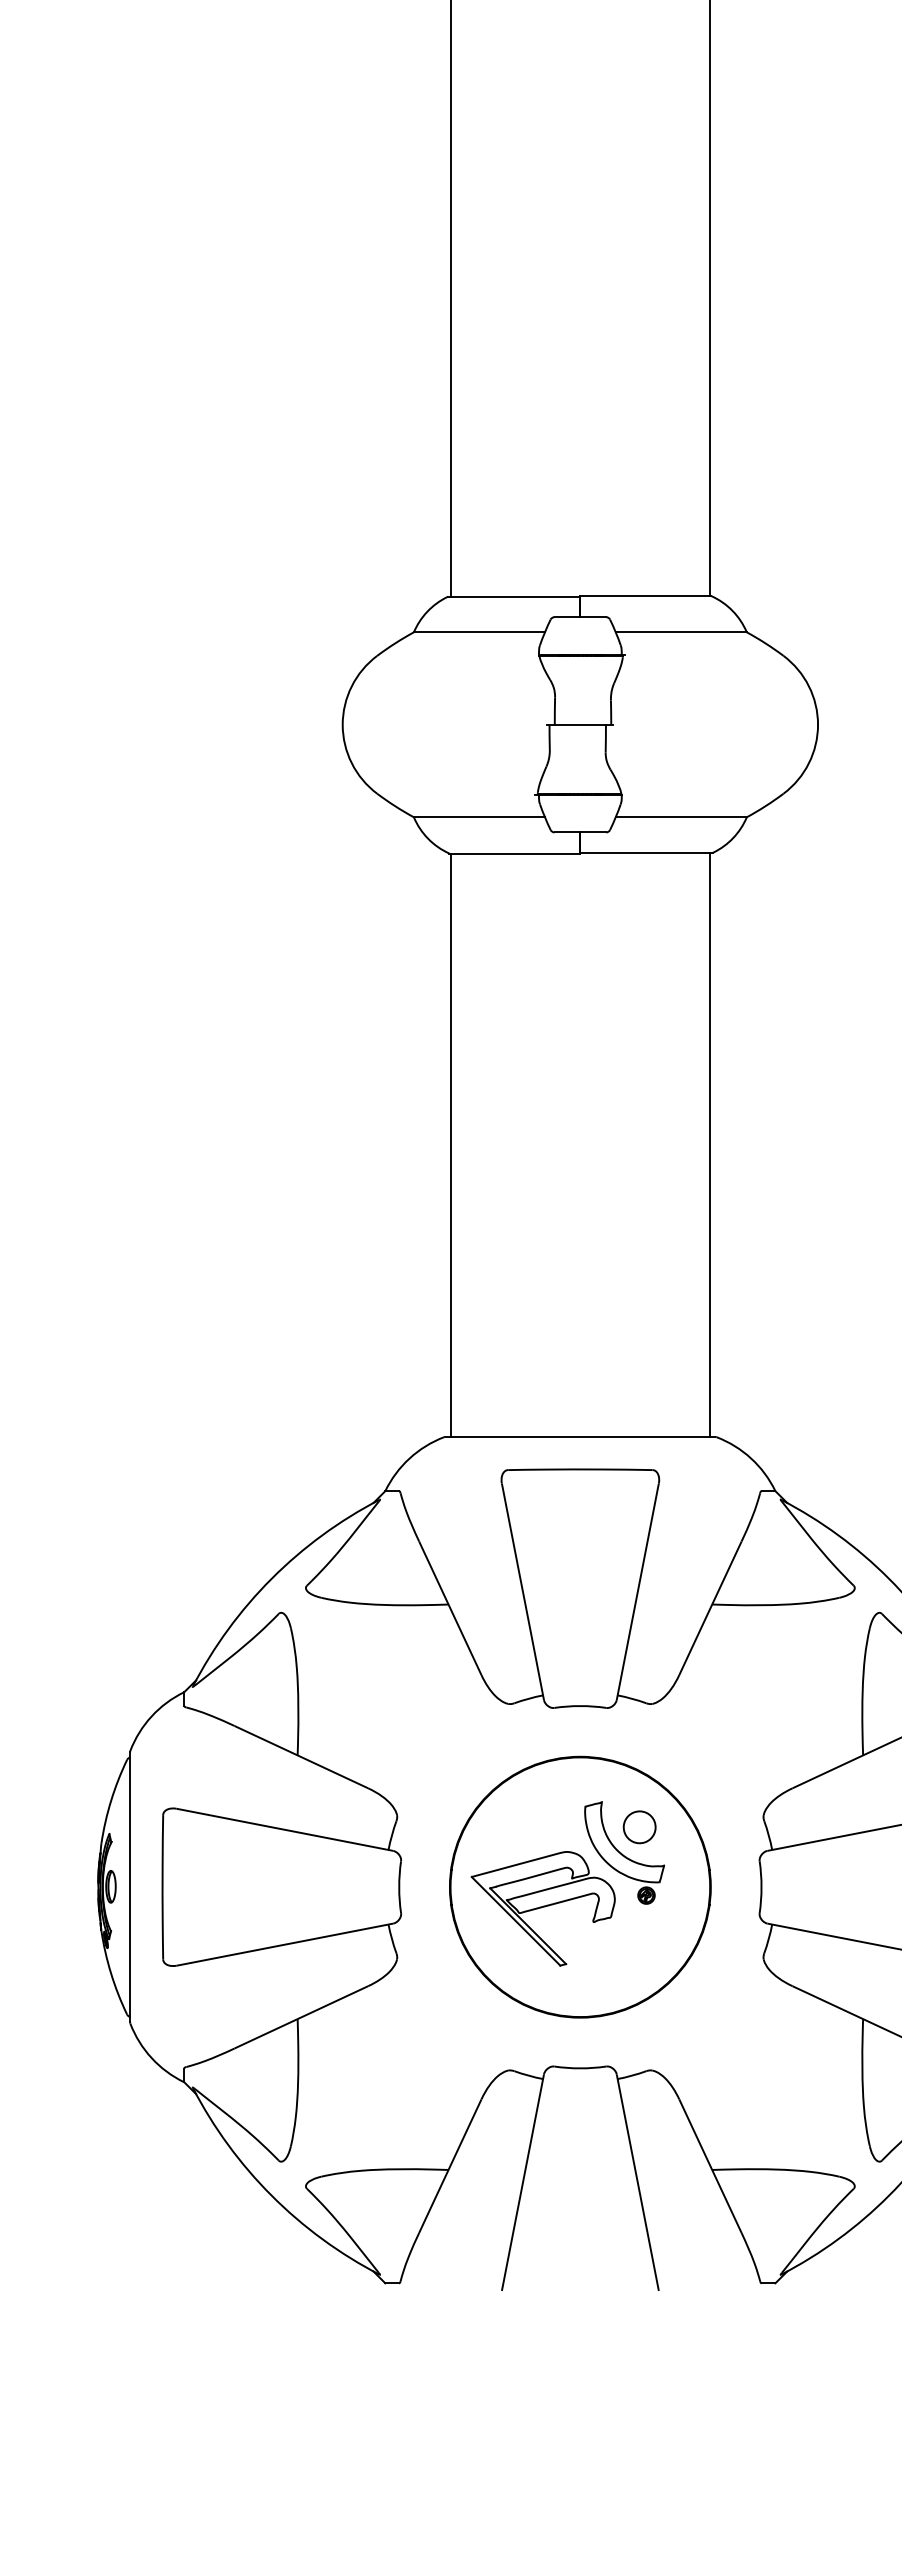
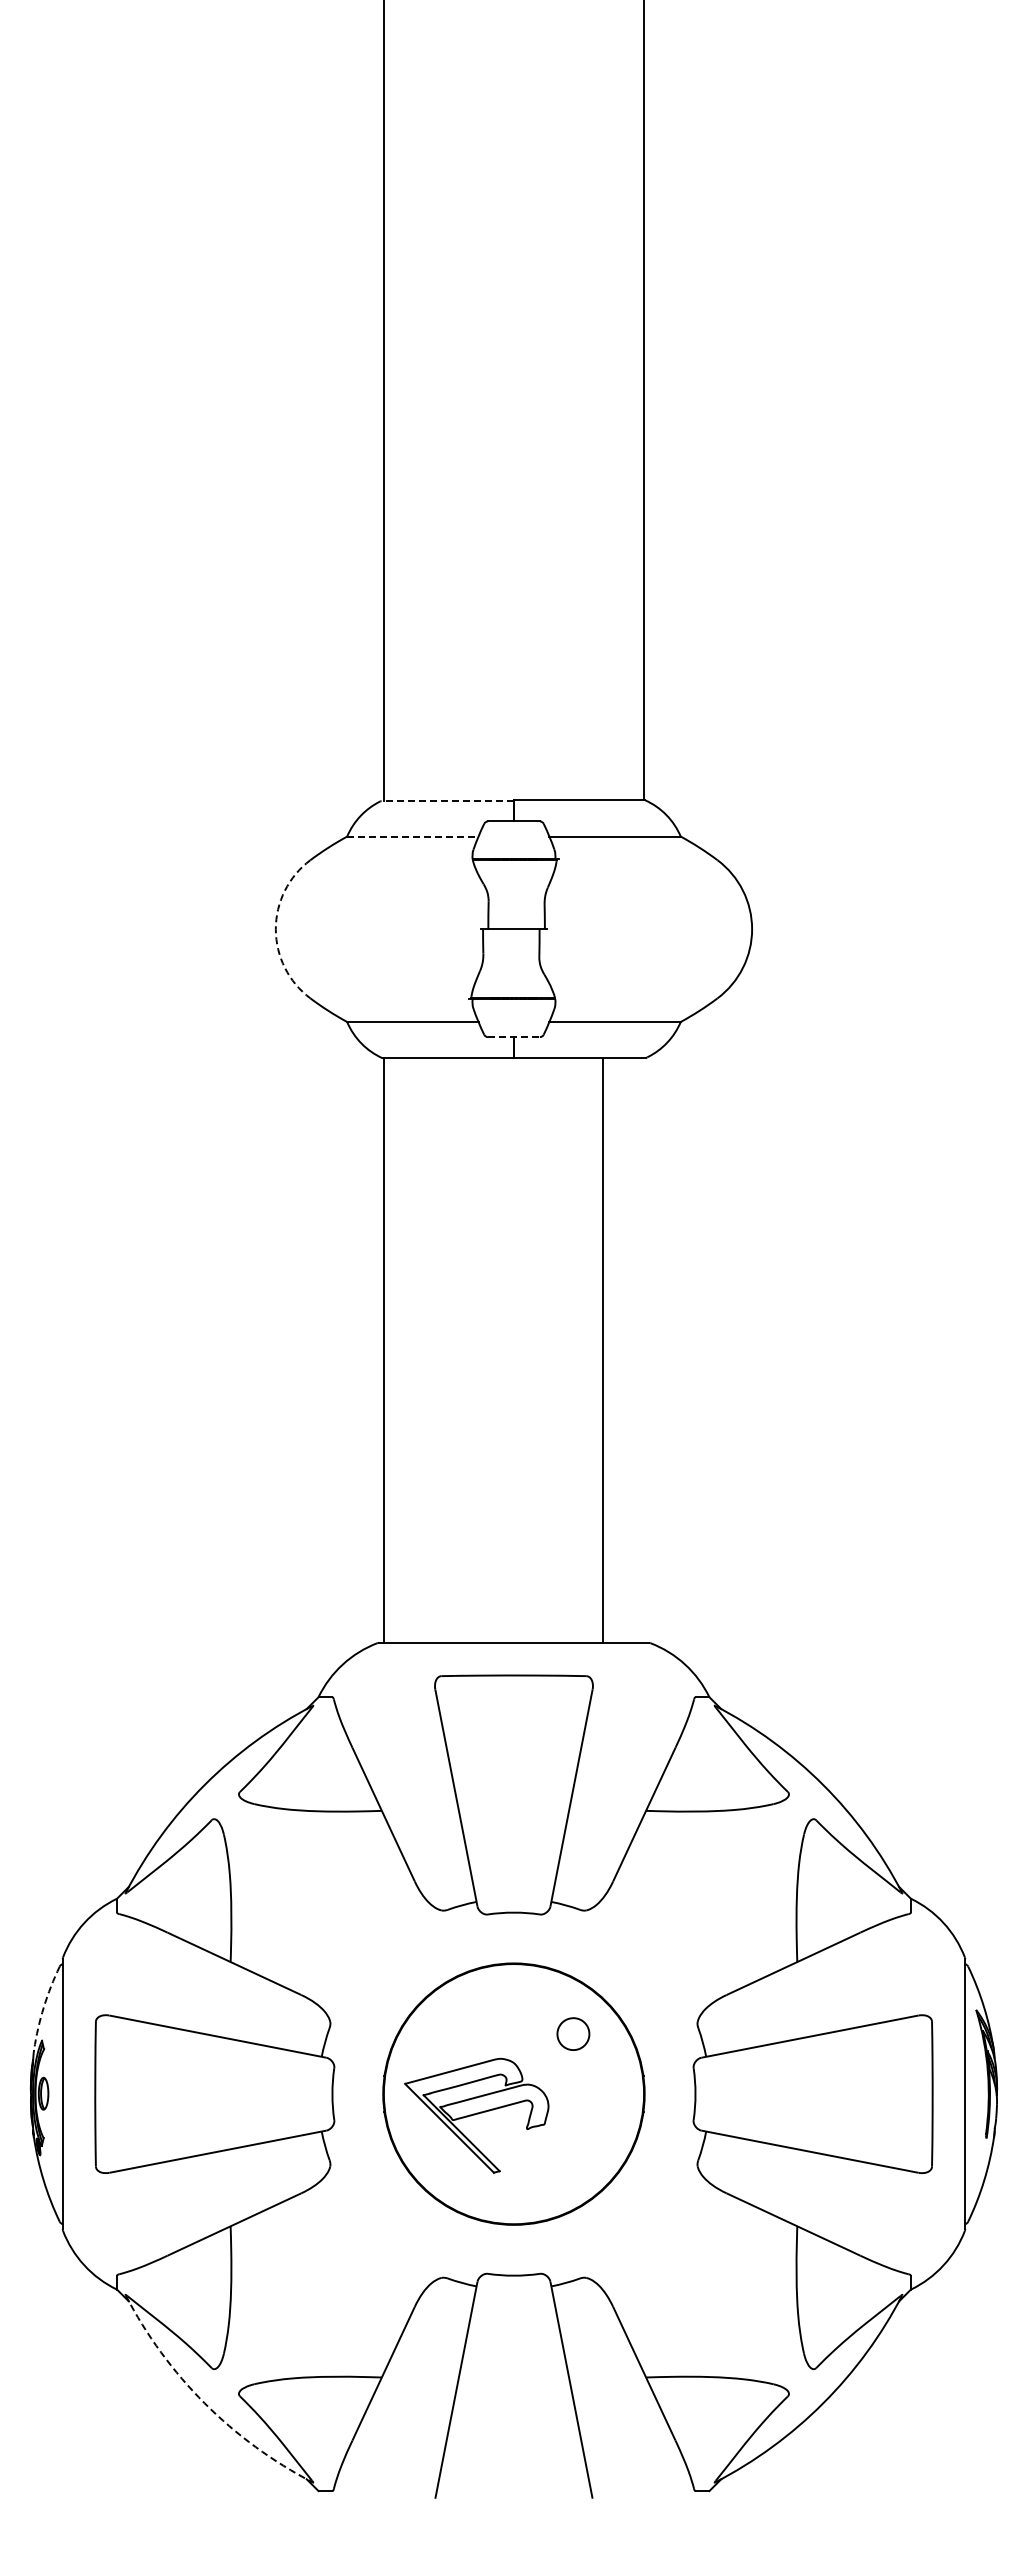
line: (514, 597) -> (447, 801), solid -> dashed
line: (479, 632) -> (412, 836), solid -> dashed
arc: (342, 725) -> (275, 929), solid -> dashed
line: (579, 832) -> (513, 1037), solid -> dashed
line: (710, 1144) -> (603, 1349), moved
arc: (110, 1800) -> (43, 2007), solid -> dashed
part: (623, 1852) -> (557, 2059), removed
arc: (271, 2195) -> (204, 2403), solid -> dashed

